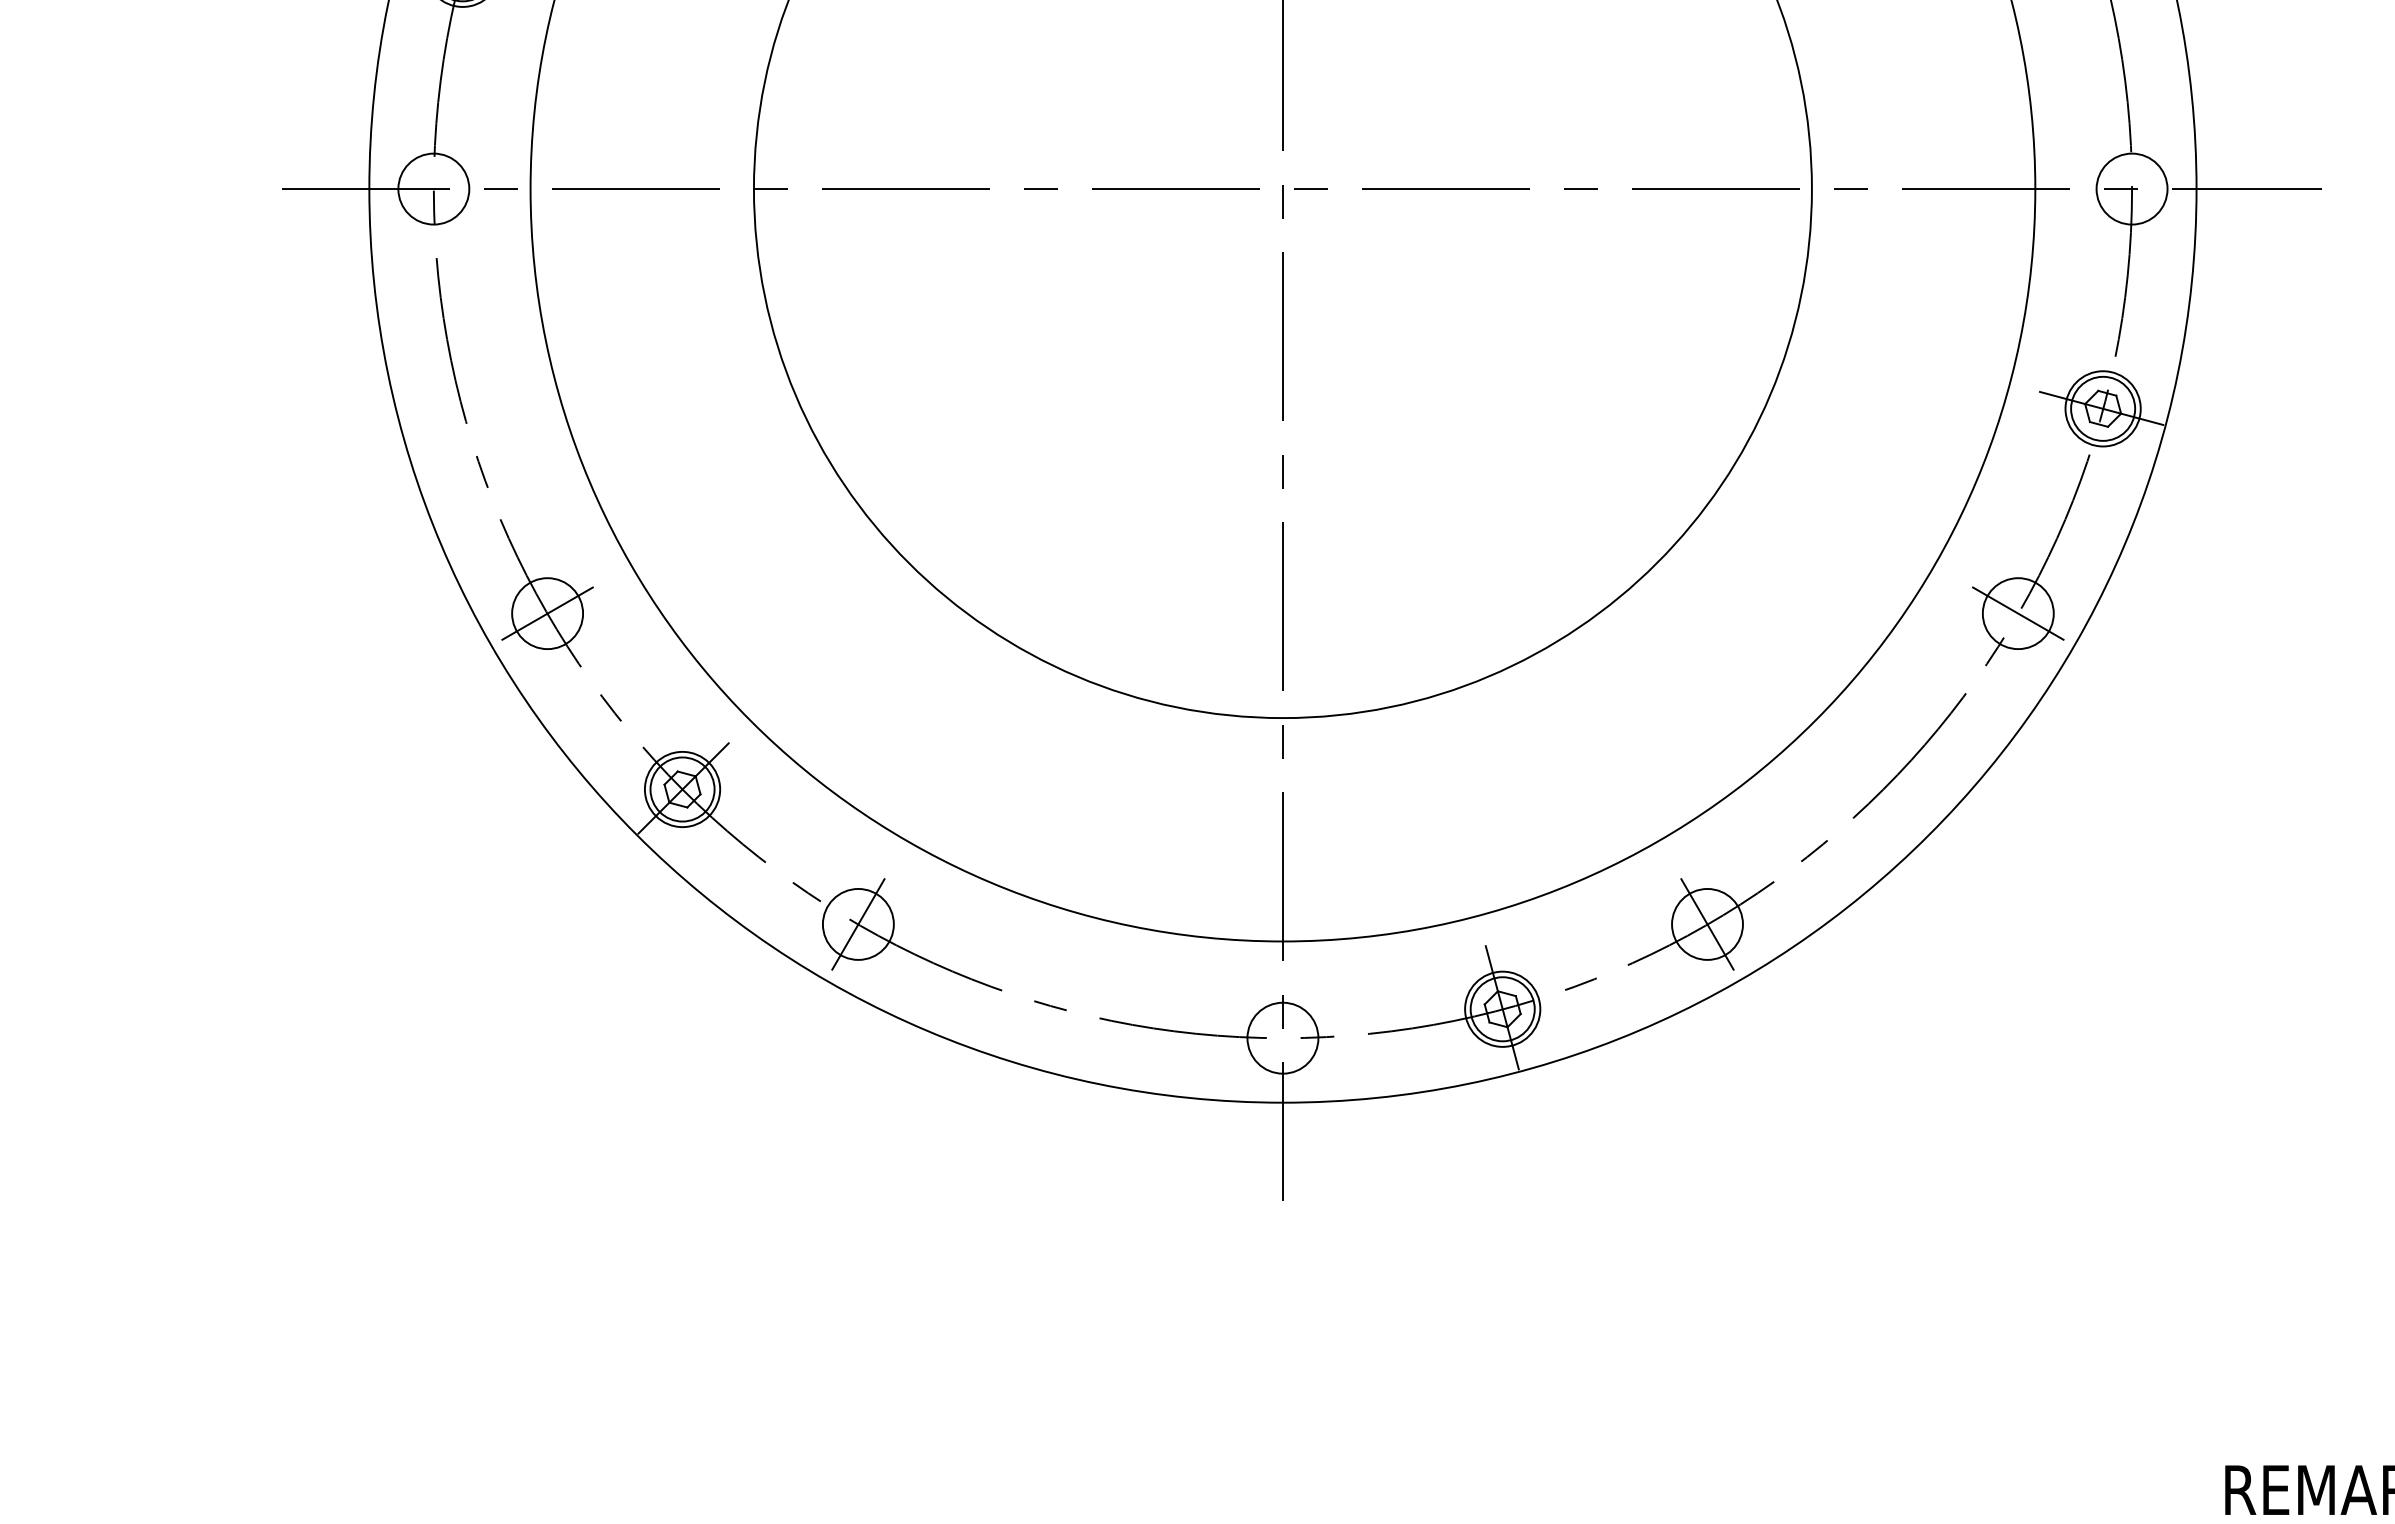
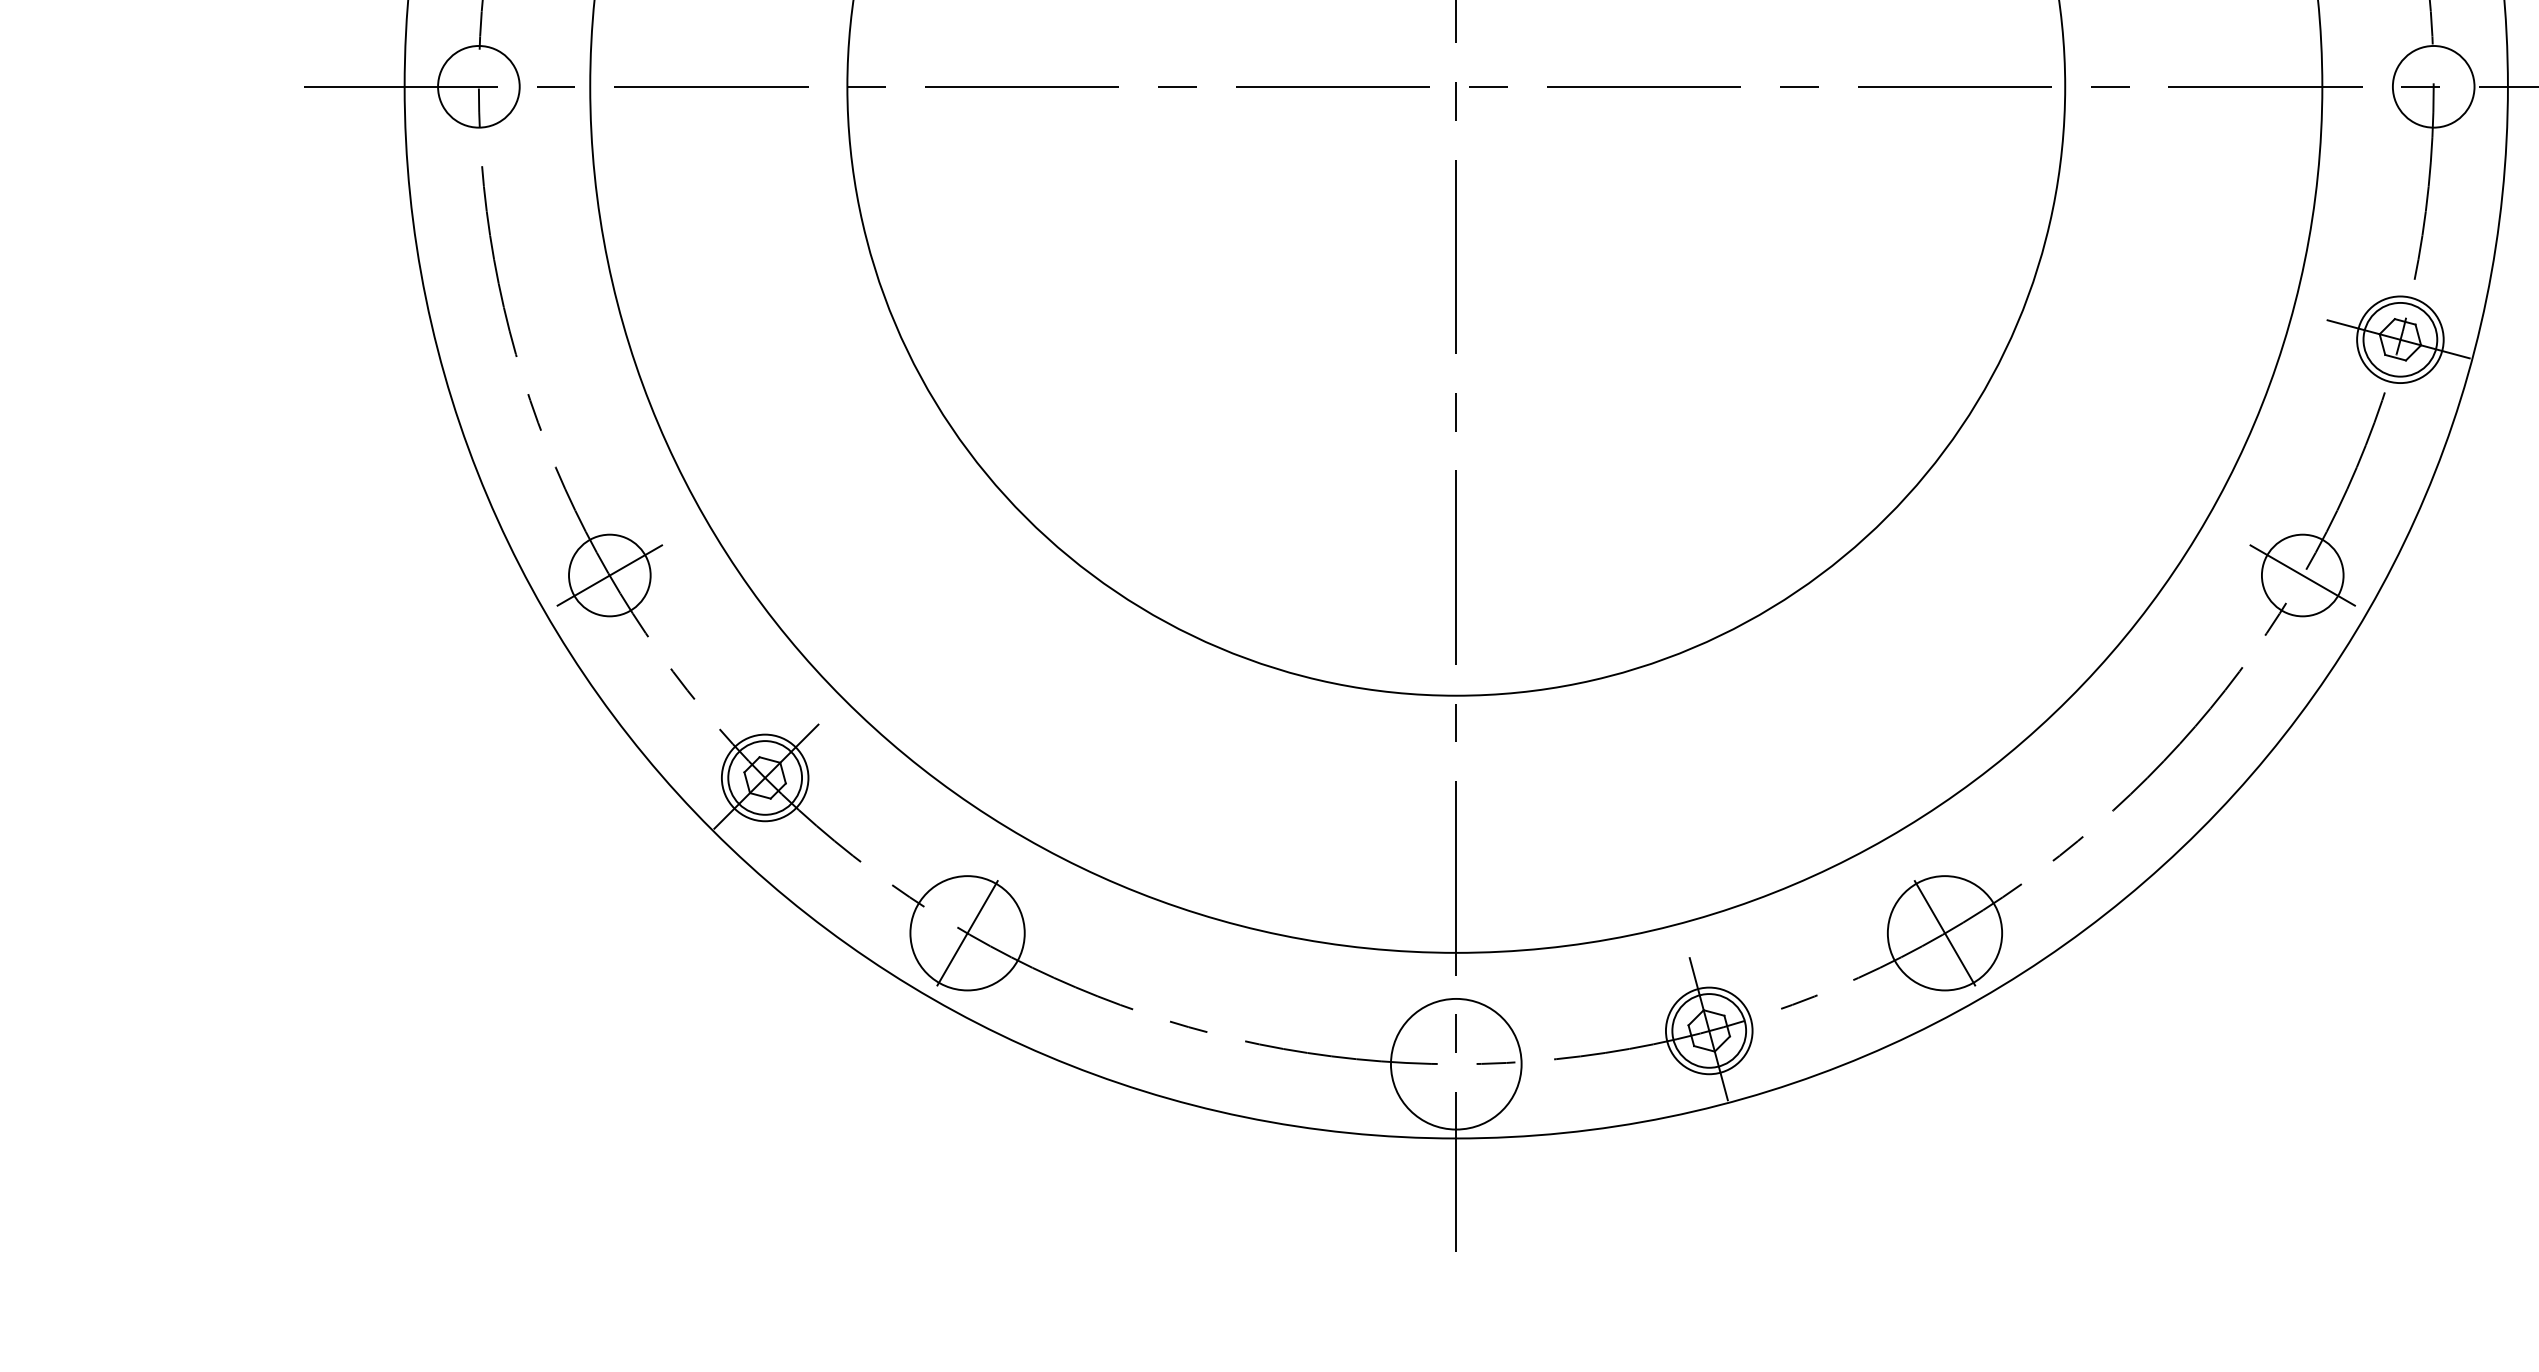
circle: (857, 923) -> (966, 932), size x1.4
circle: (1707, 923) -> (1944, 932), size x1.4
circle: (1282, 1037) -> (1455, 1063), size x1.6

